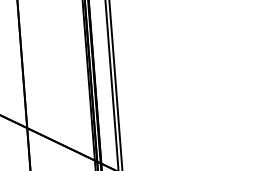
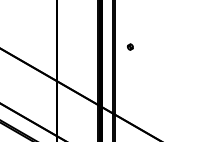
part: (138, 64) -> (130, 46), added

